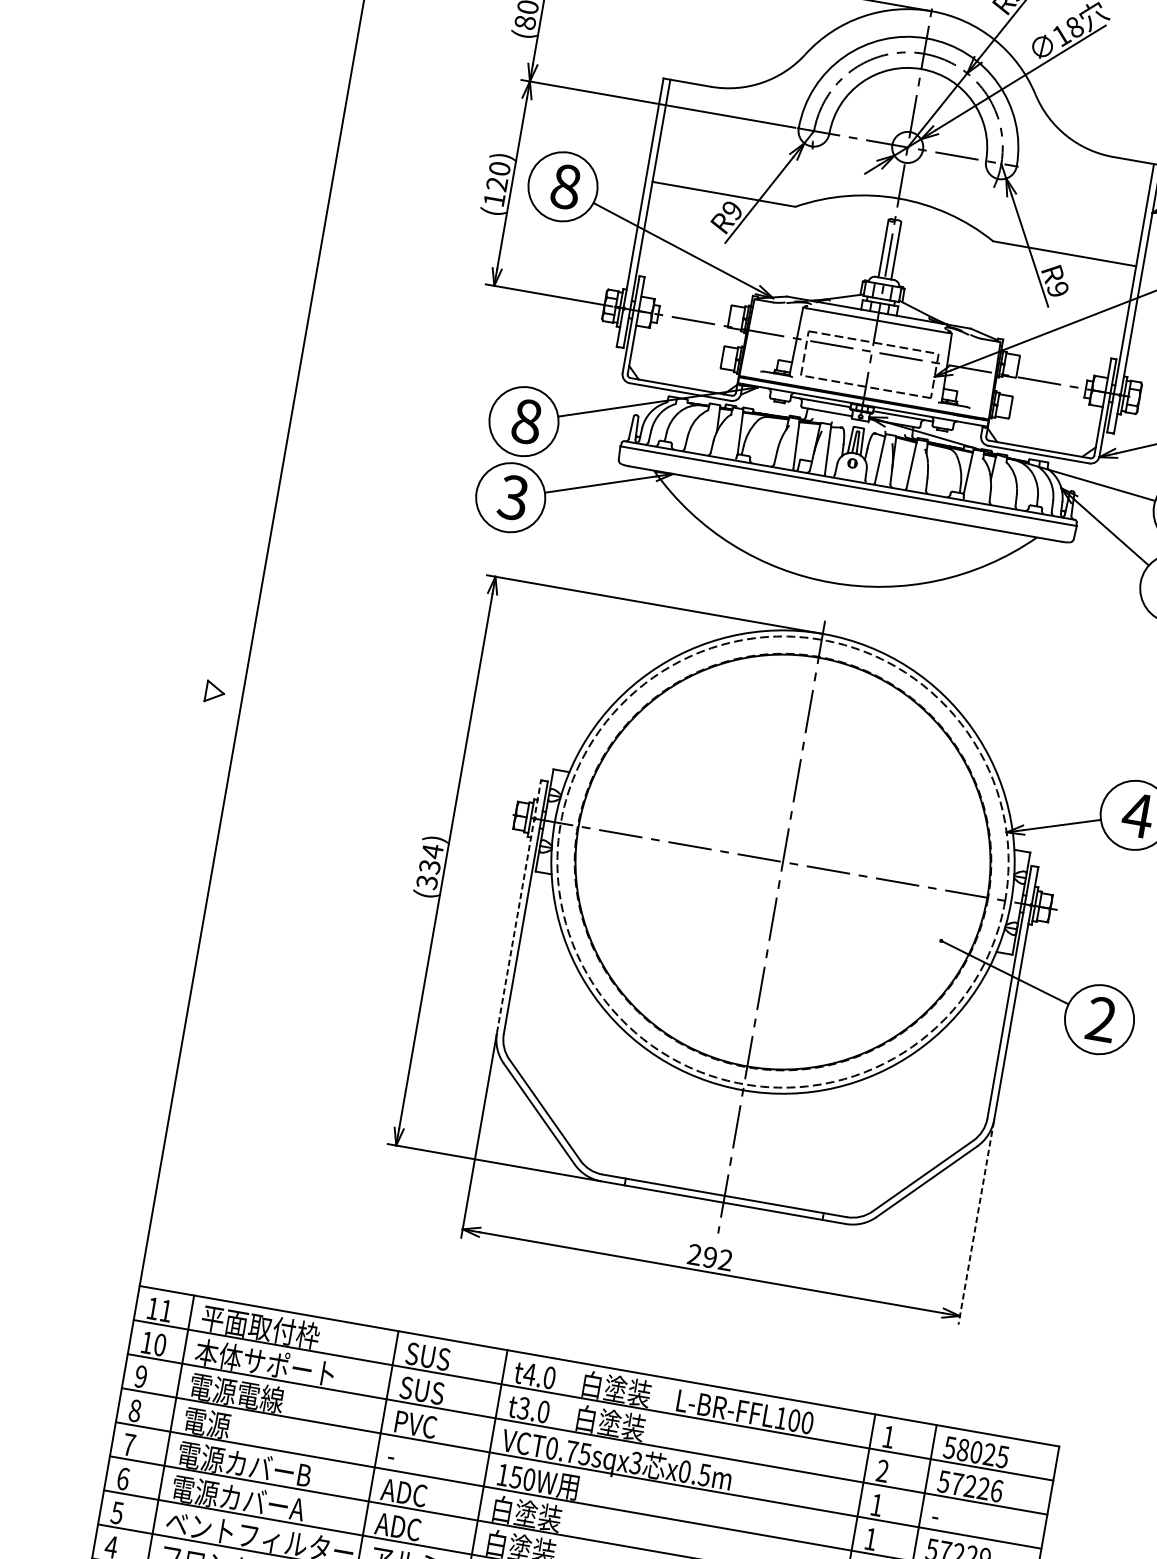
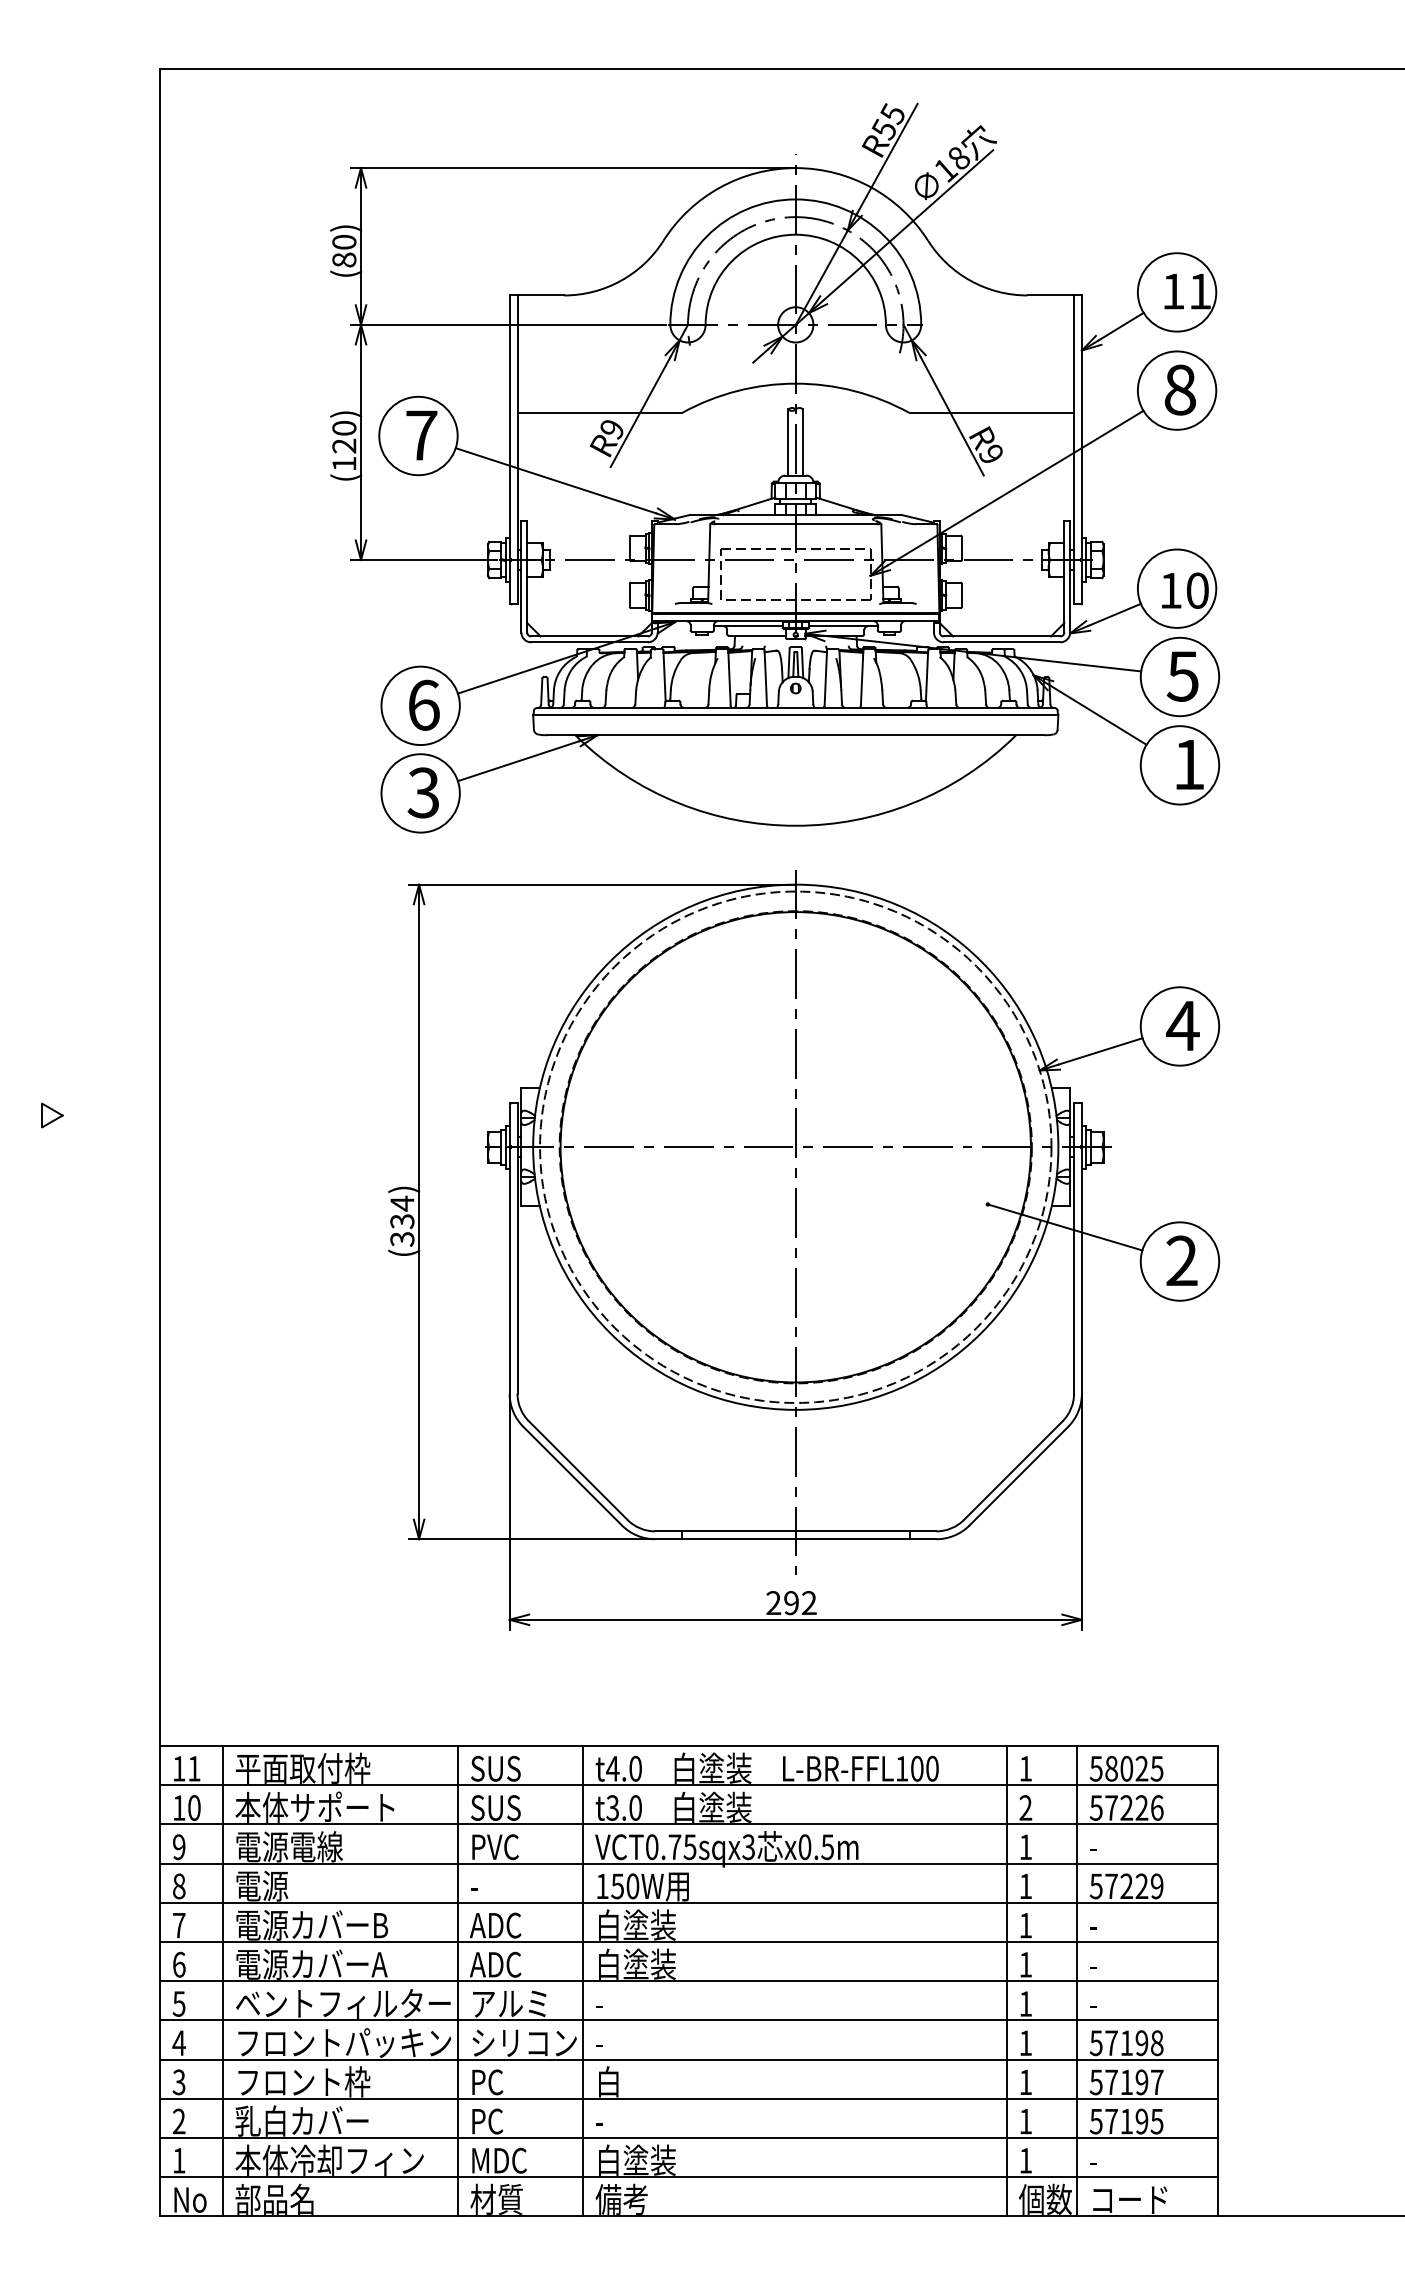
text: (565, 186) -> (421, 435), 8 -> 7
text: (526, 420) -> (423, 704), 8 -> 6
part: (215, 692) -> (52, 1115), moved
line: (519, 905) -> (509, 1247), dashed -> solid
line: (975, 1222) -> (1081, 1512), dashed -> solid

